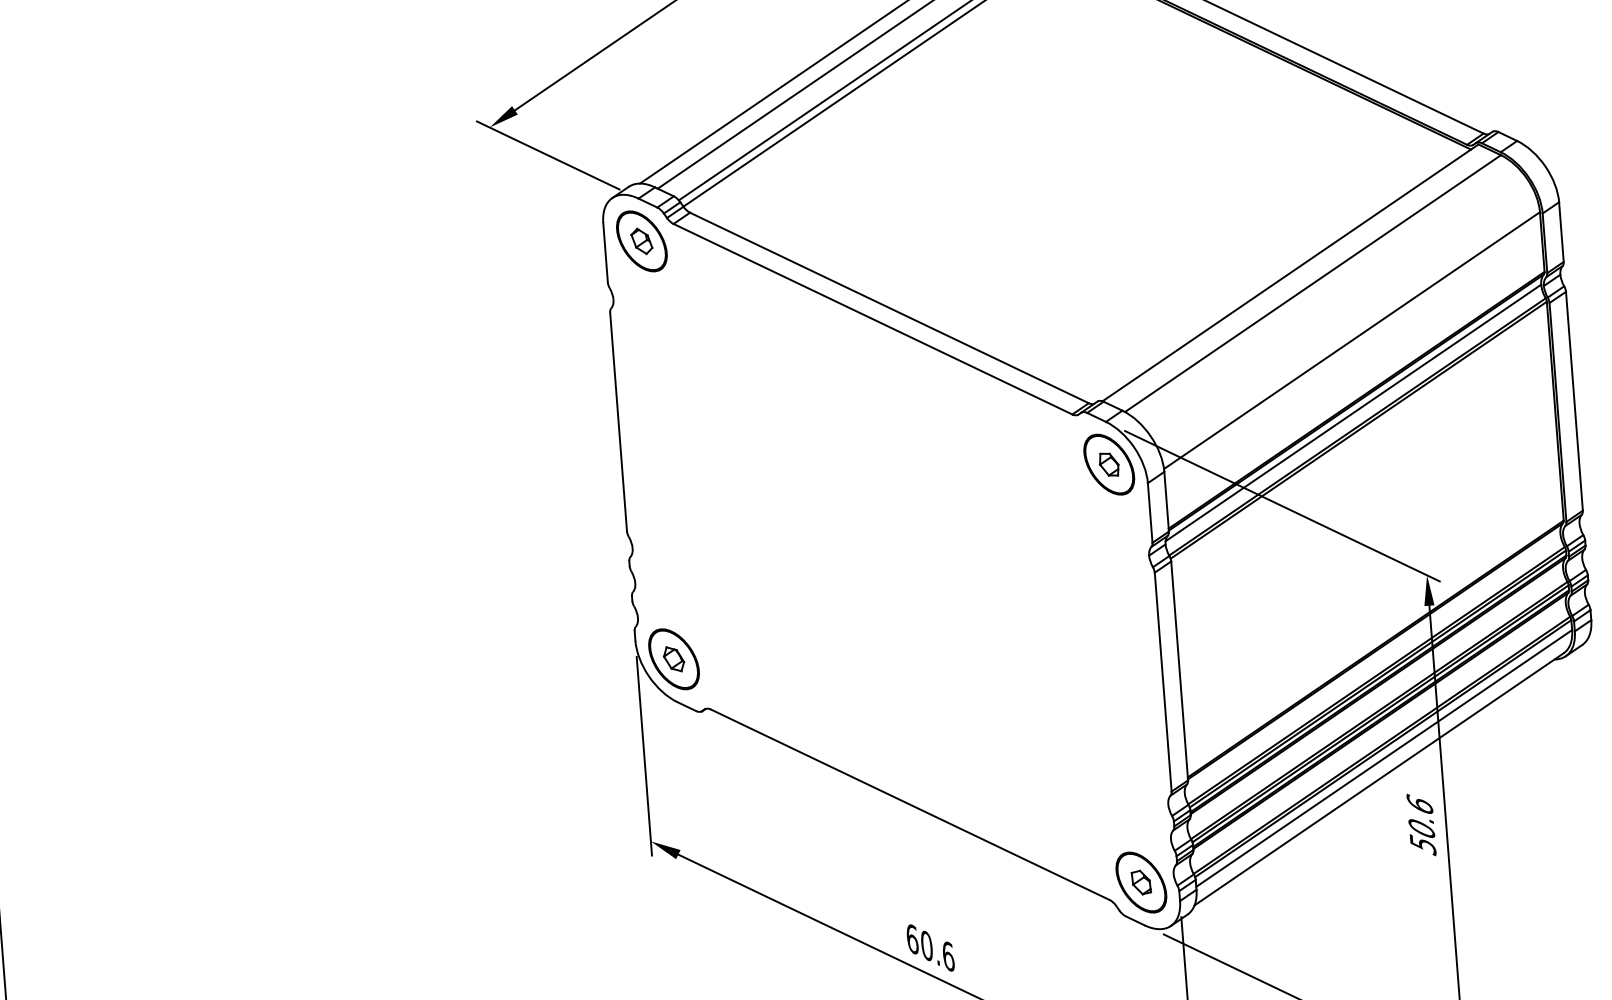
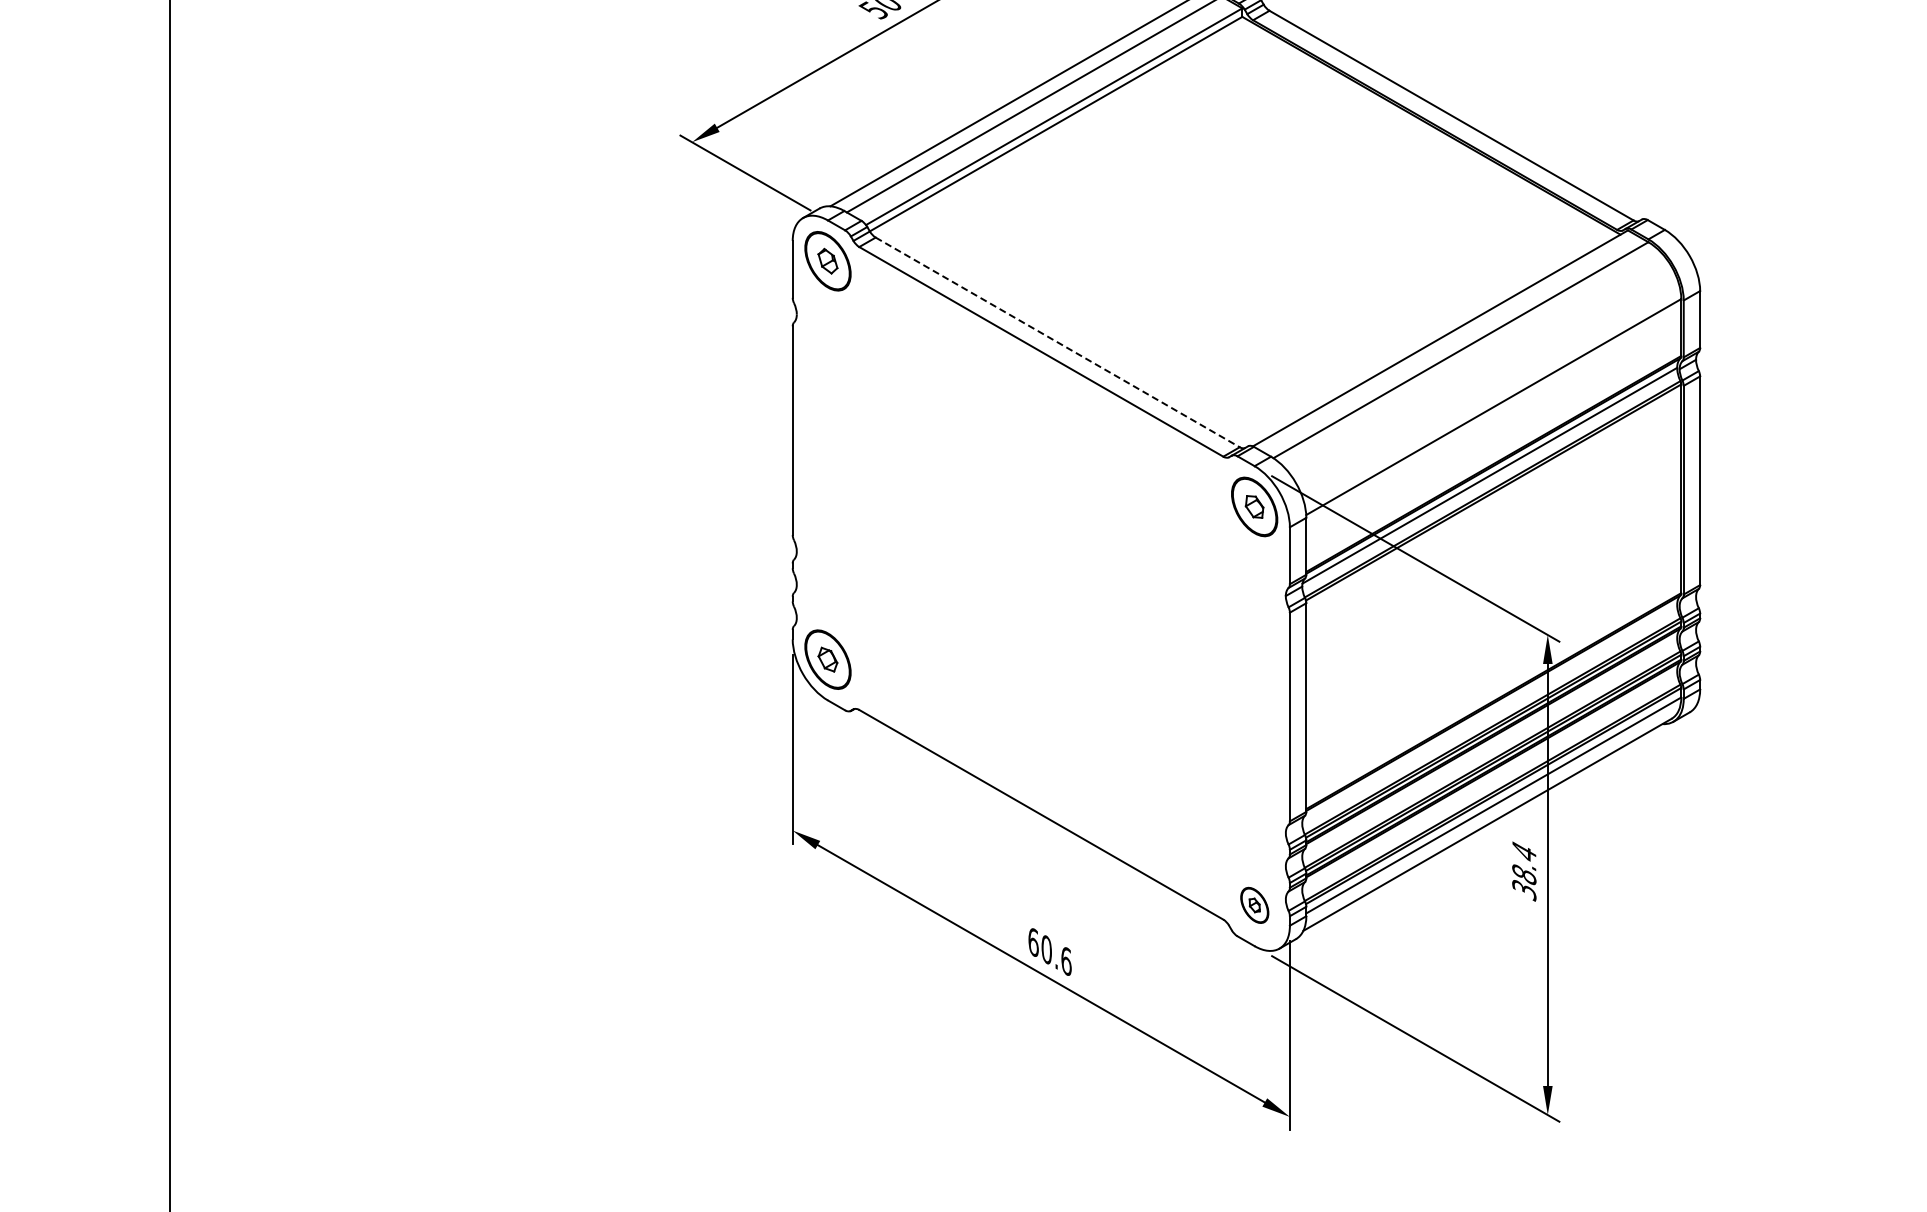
line: (890, 308) -> (1058, 342), solid -> dashed
text: (1421, 824) -> (1524, 870), 50.6 -> 38.4
part: (1141, 882) -> (1254, 905), size x0.6

